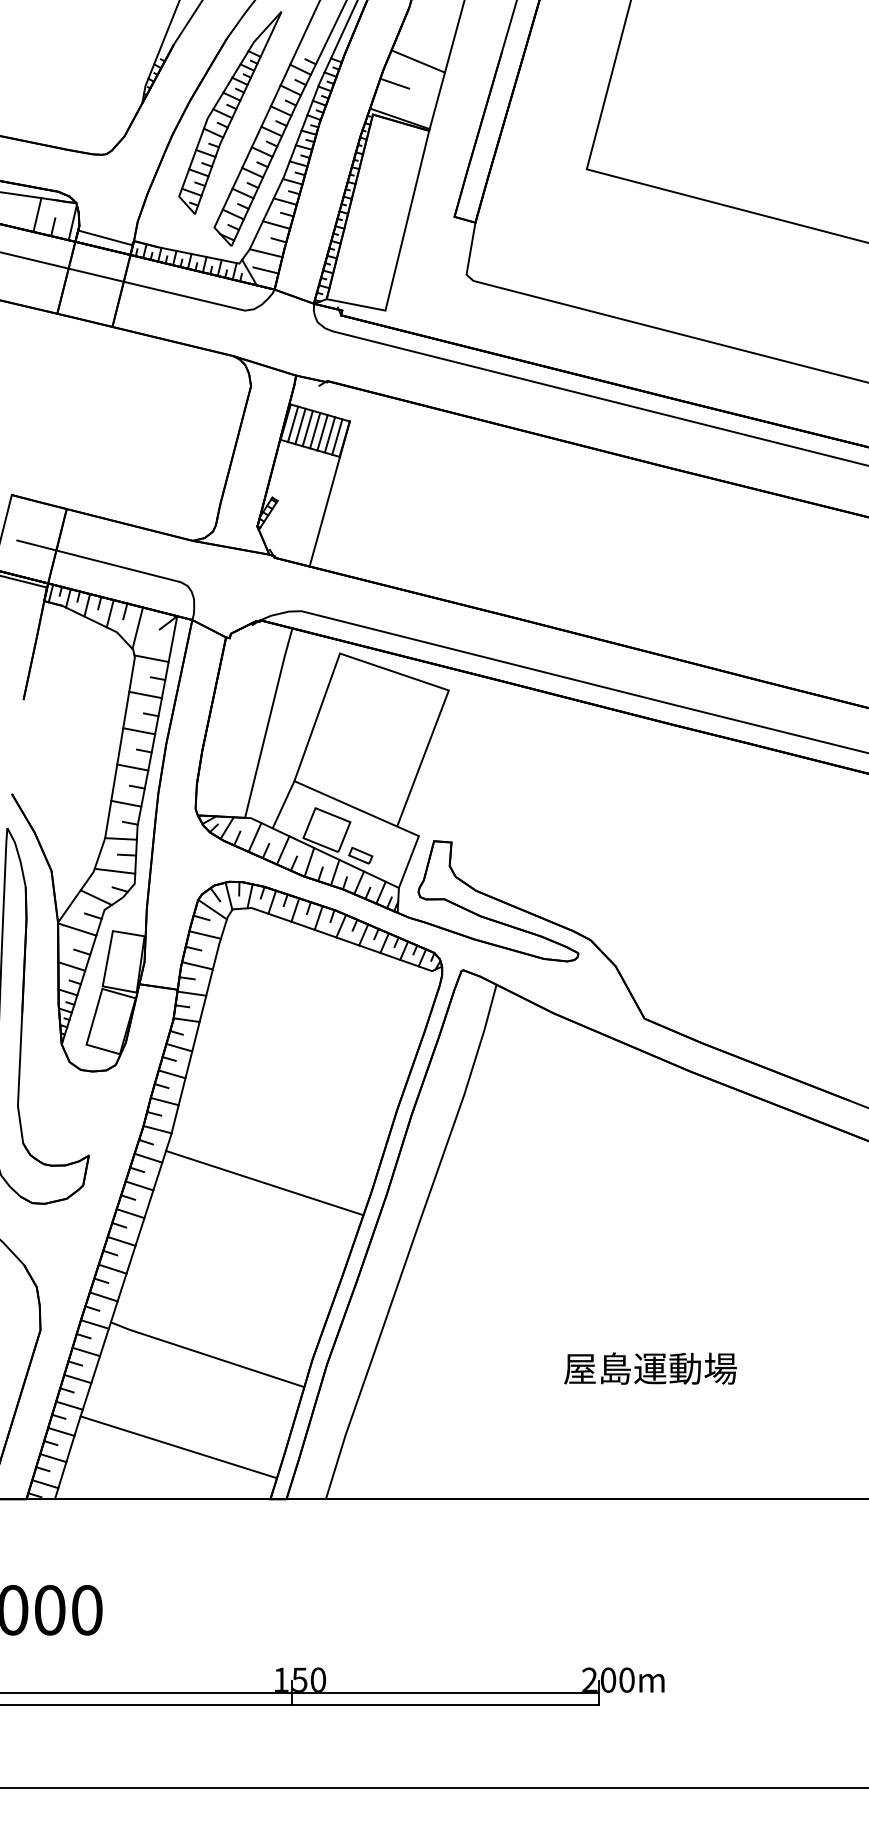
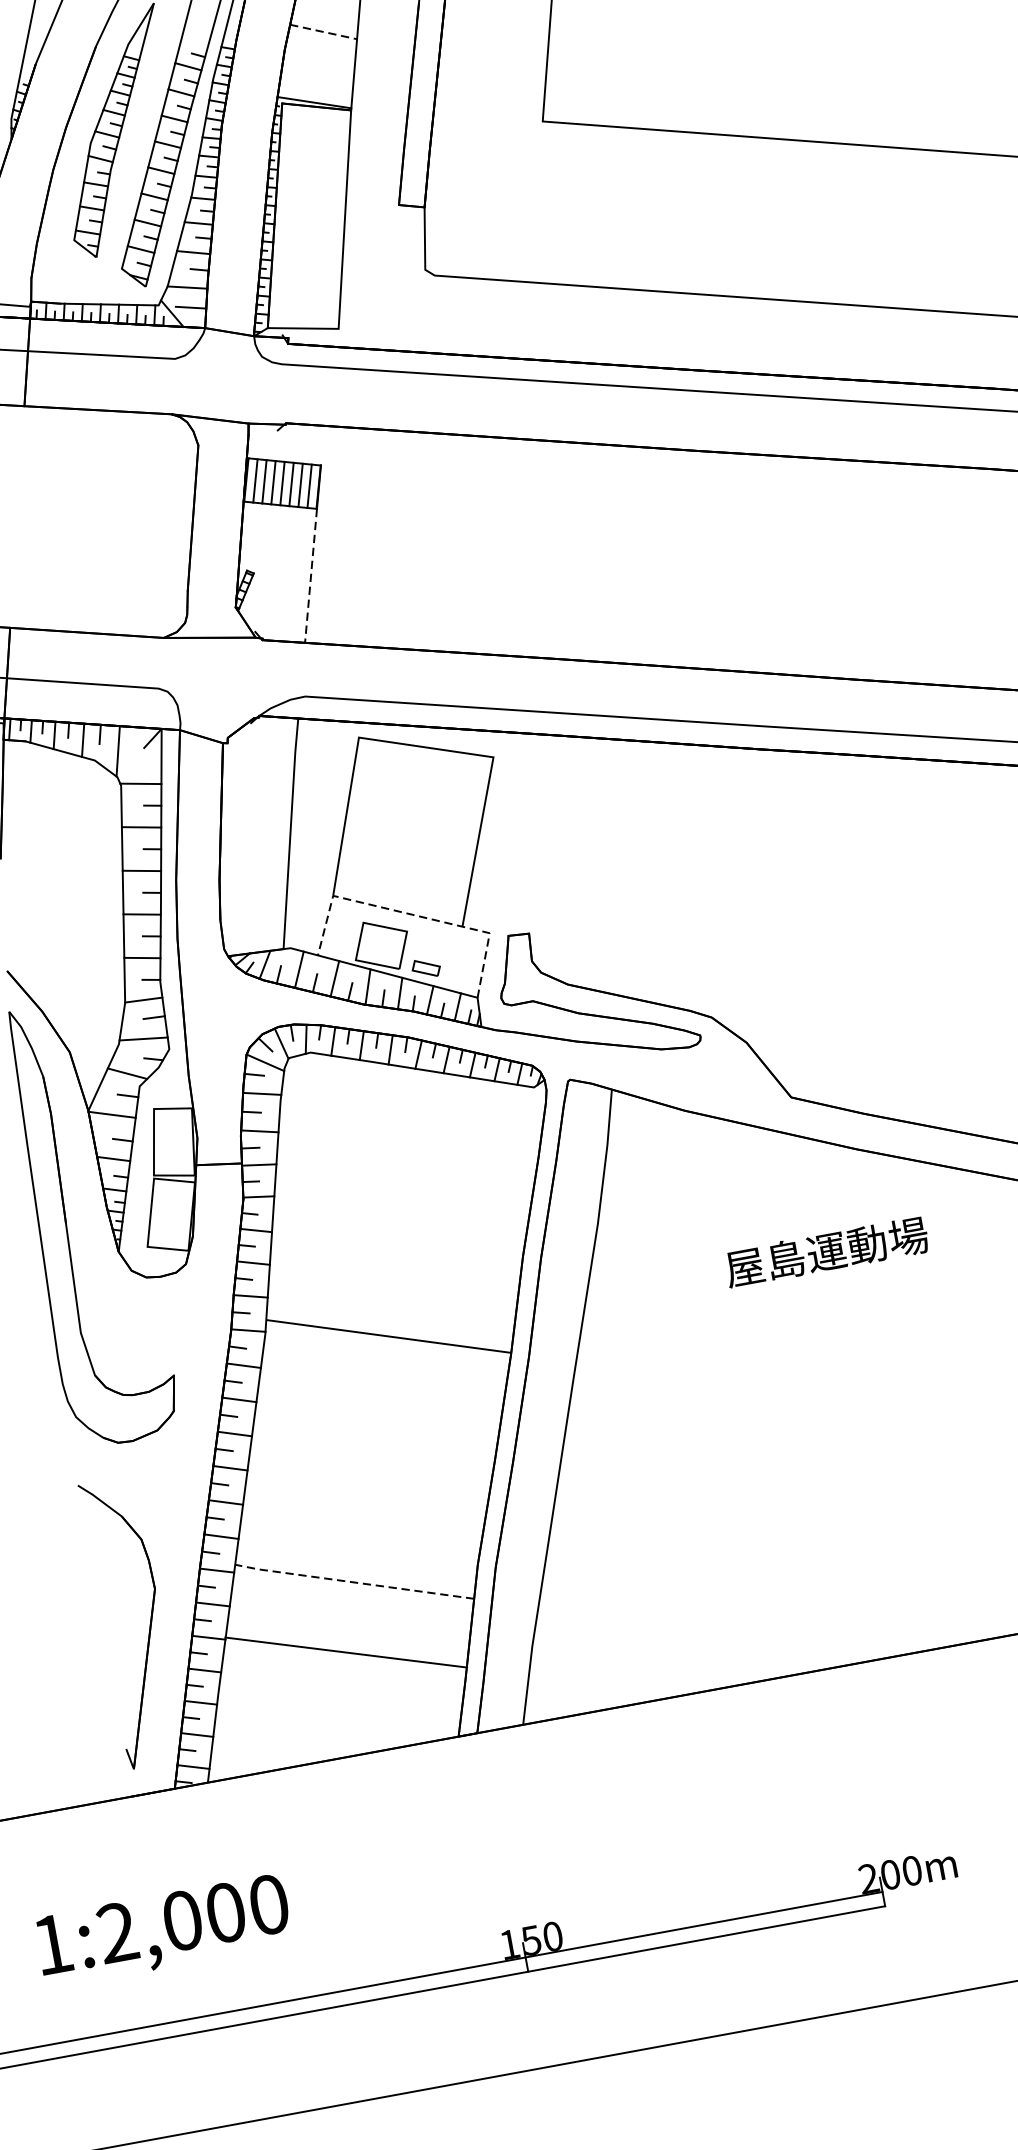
line: (418, 61) -> (323, 31), solid -> dashed
line: (394, 83) -> (300, 62), removed
line: (324, 511) -> (310, 575), solid -> dashed
line: (358, 809) -> (413, 915), solid -> dashed
line: (264, 1182) -> (388, 1335), moved
line: (206, 1355) -> (353, 1582), solid -> dashed
text: (650, 1368) -> (826, 1251), moved
line: (178, 1447) -> (345, 1652), moved

